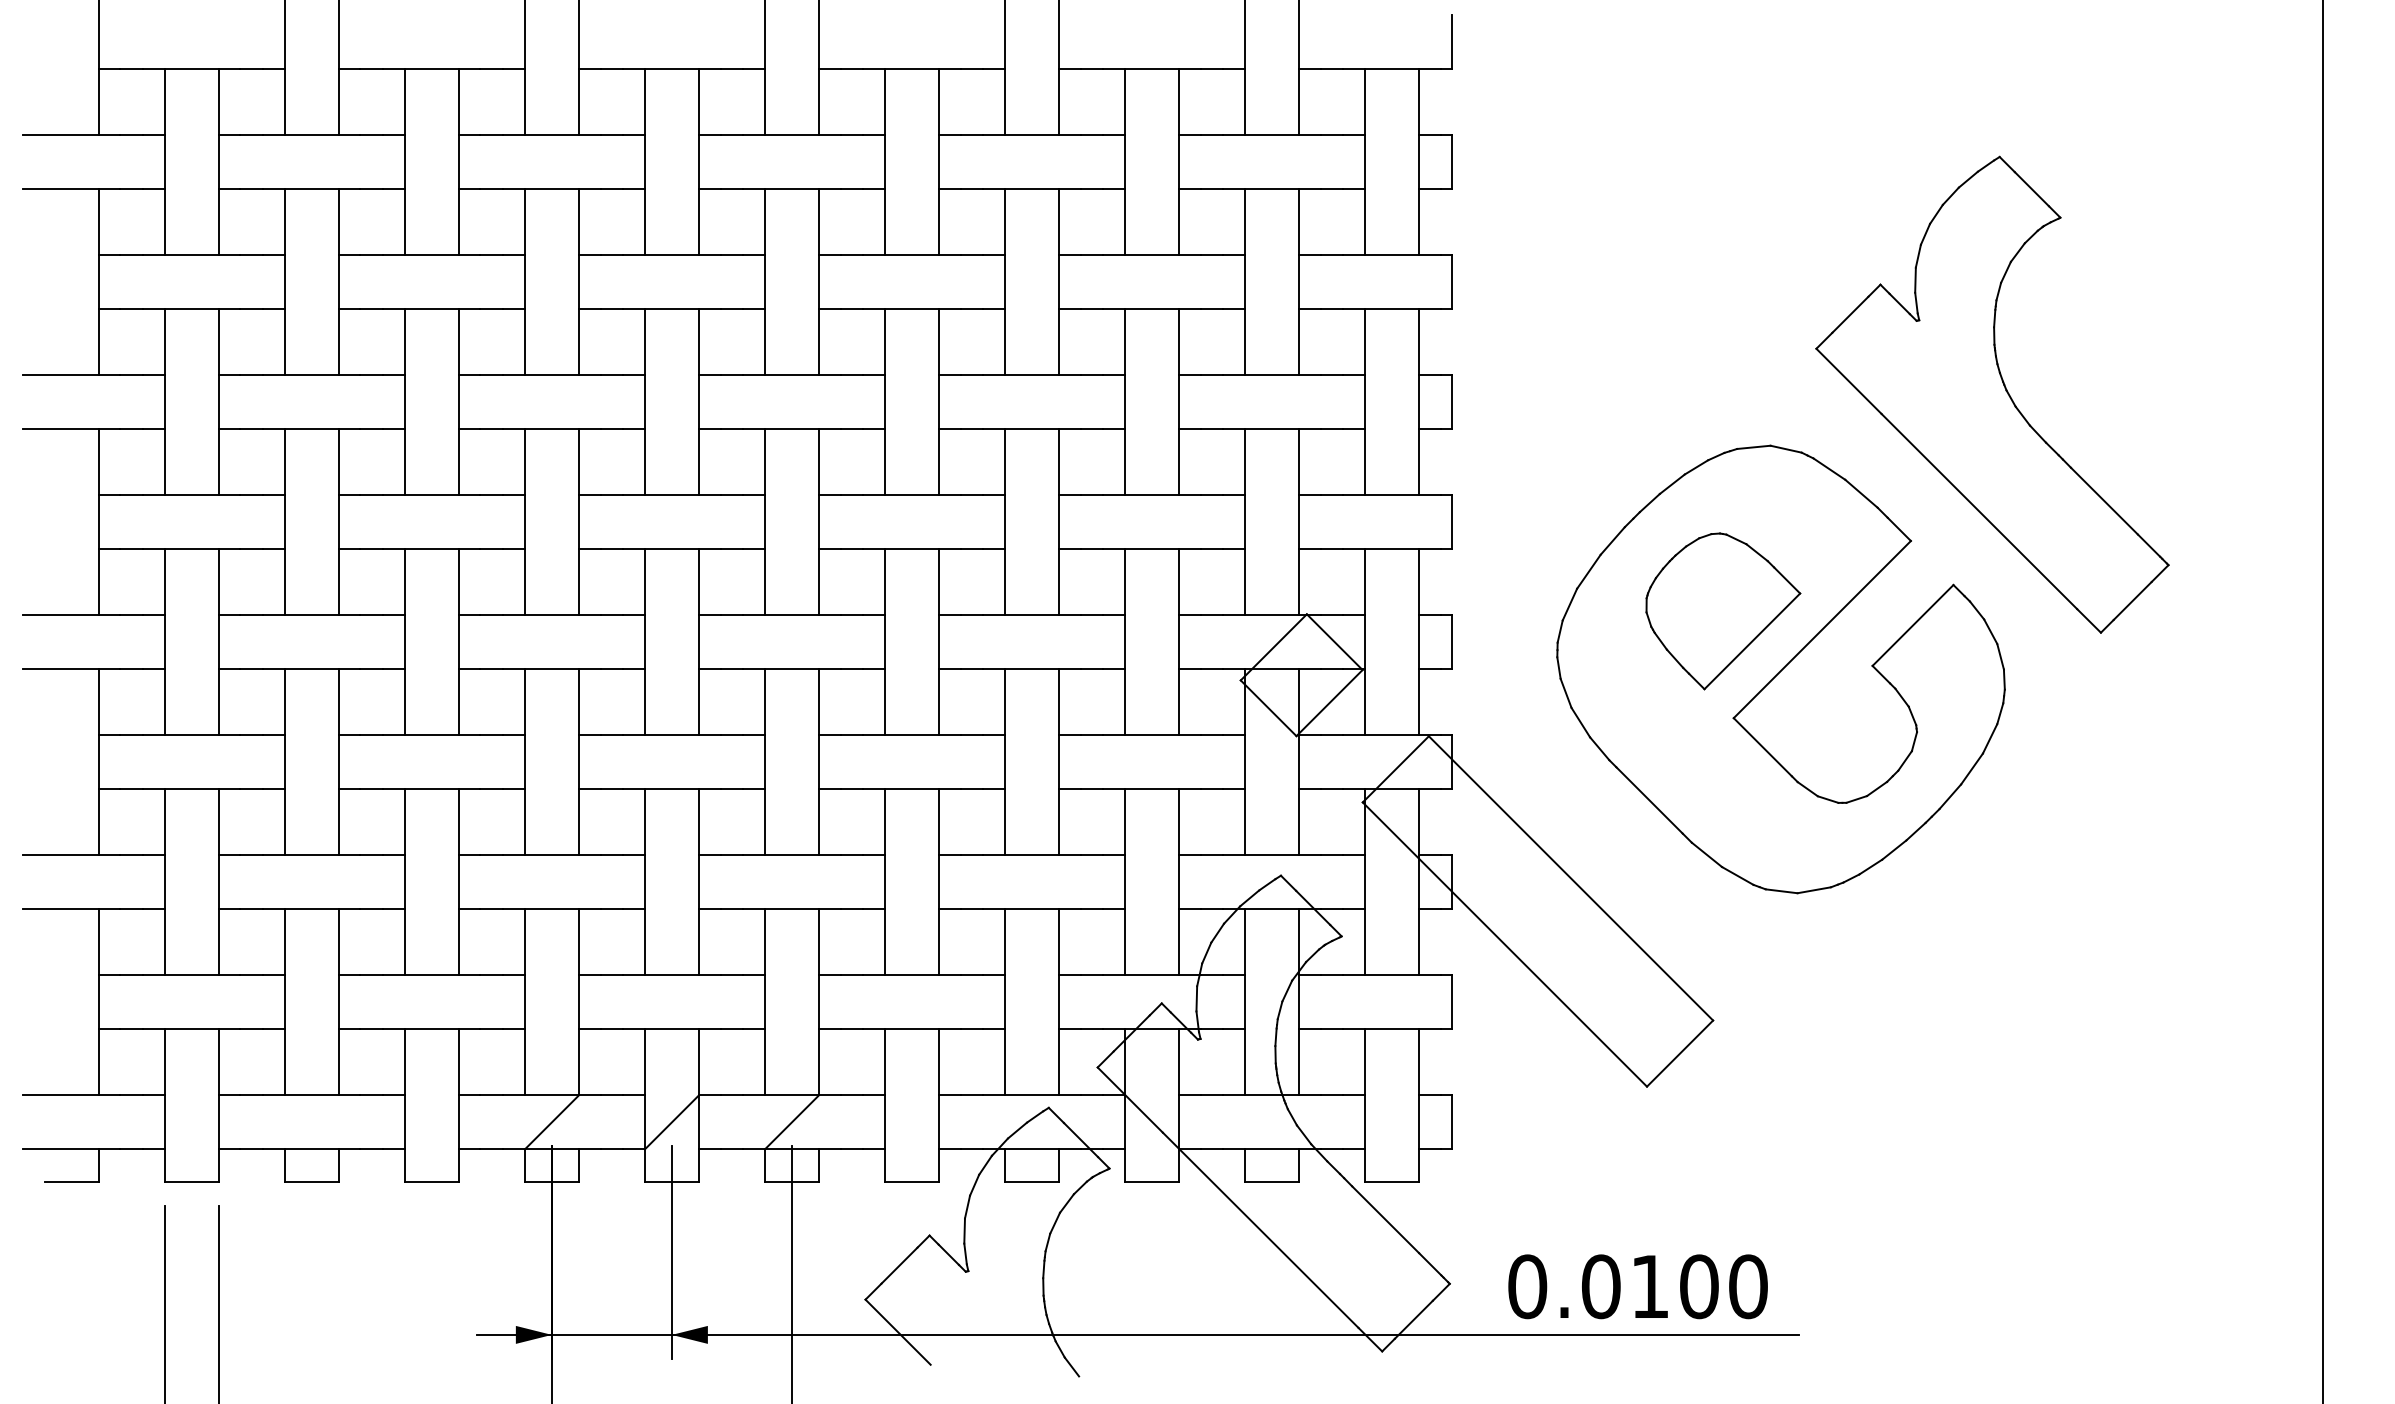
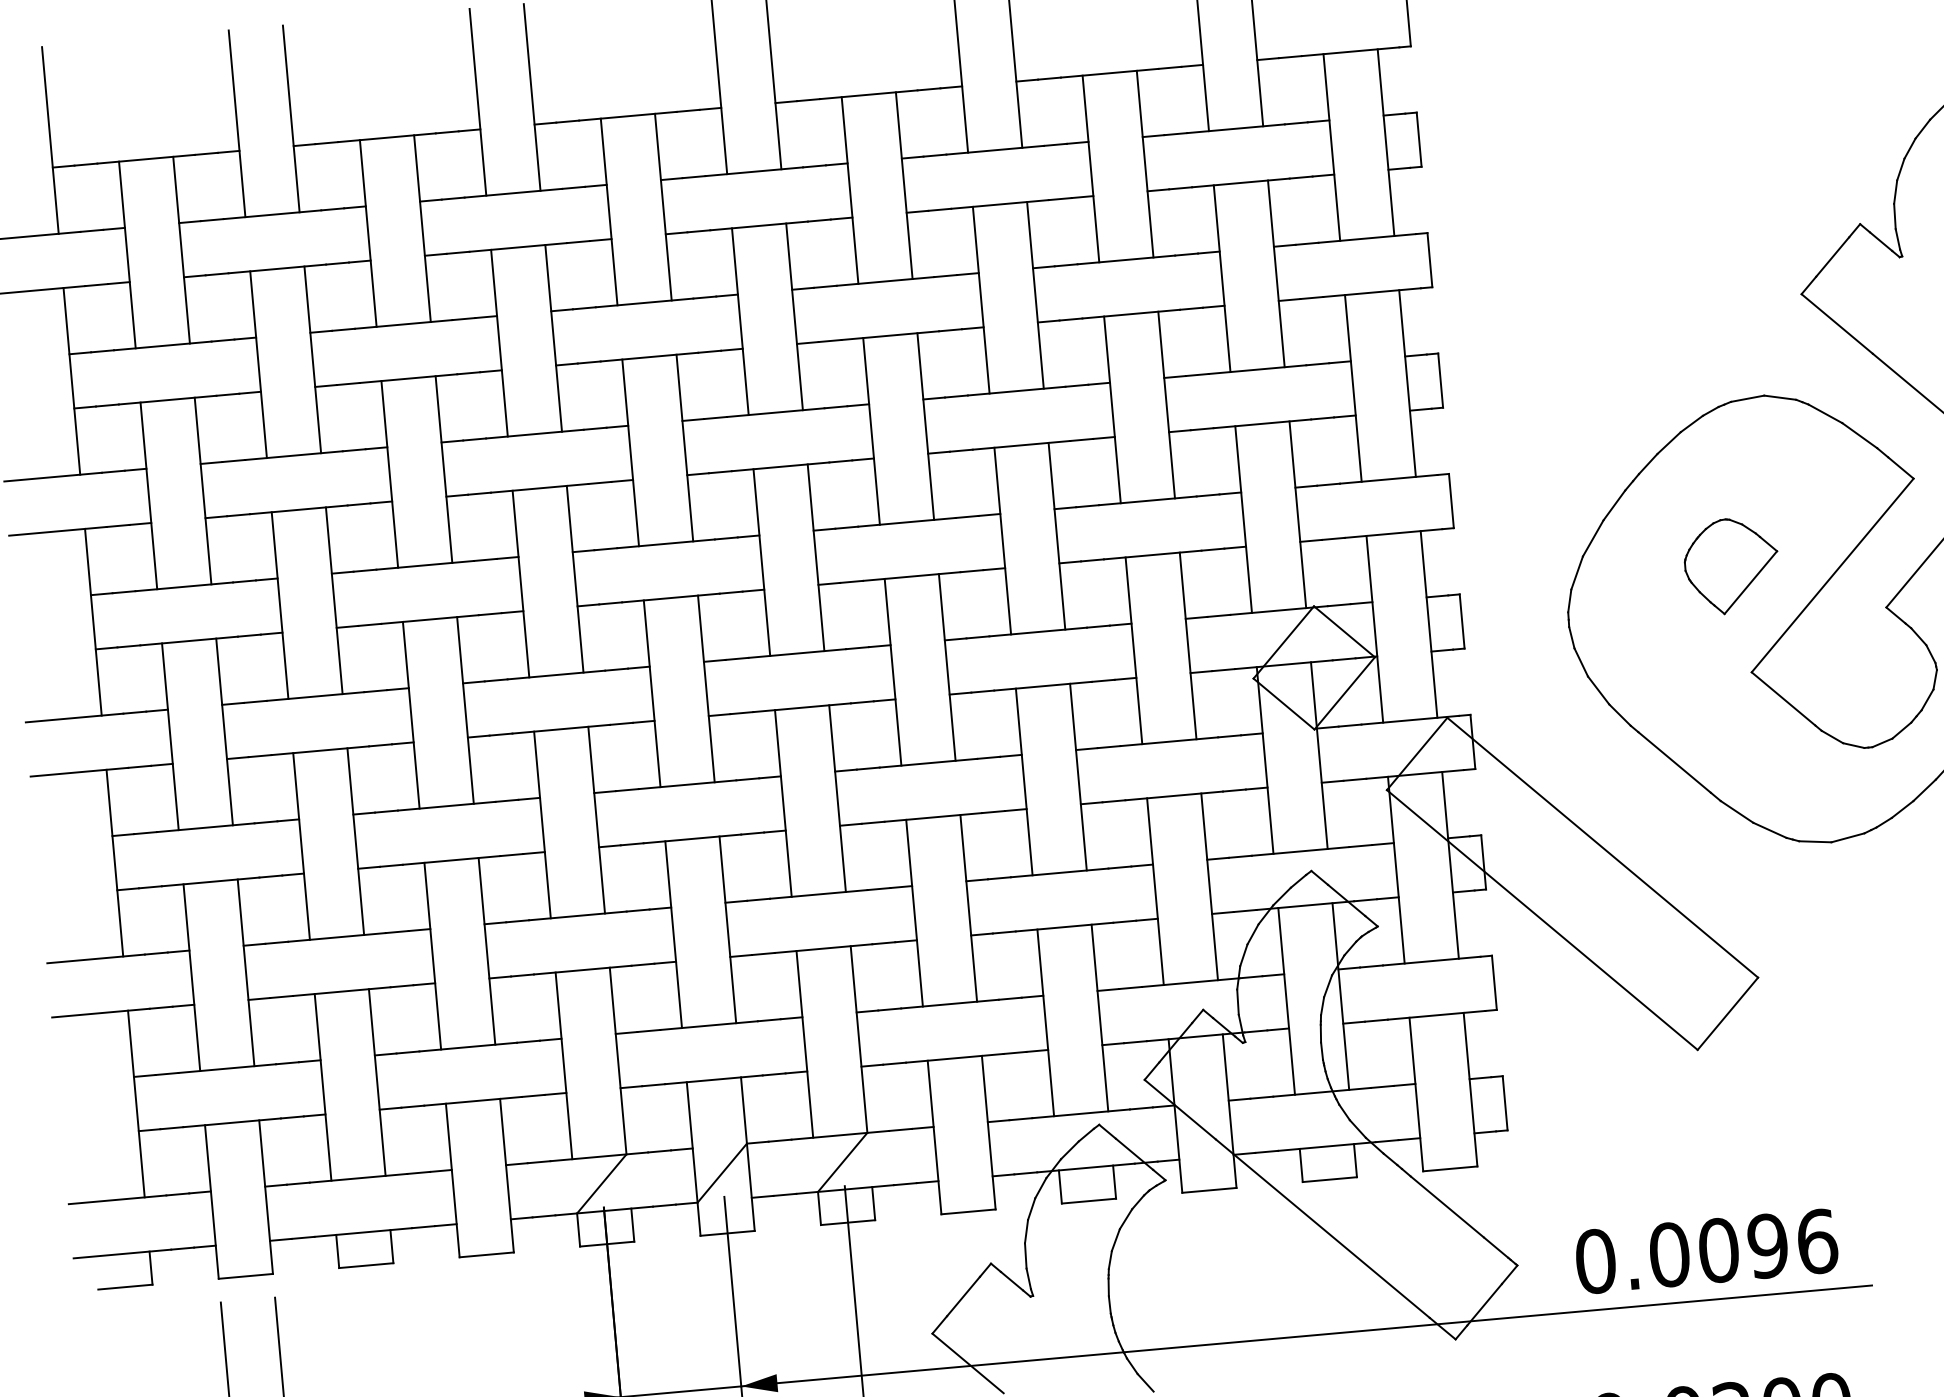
part: (1723, 611) -> (1731, 566), size x0.6
text: (1699, 1286) -> (1768, 1245), 0.0100 -> 0.0096

